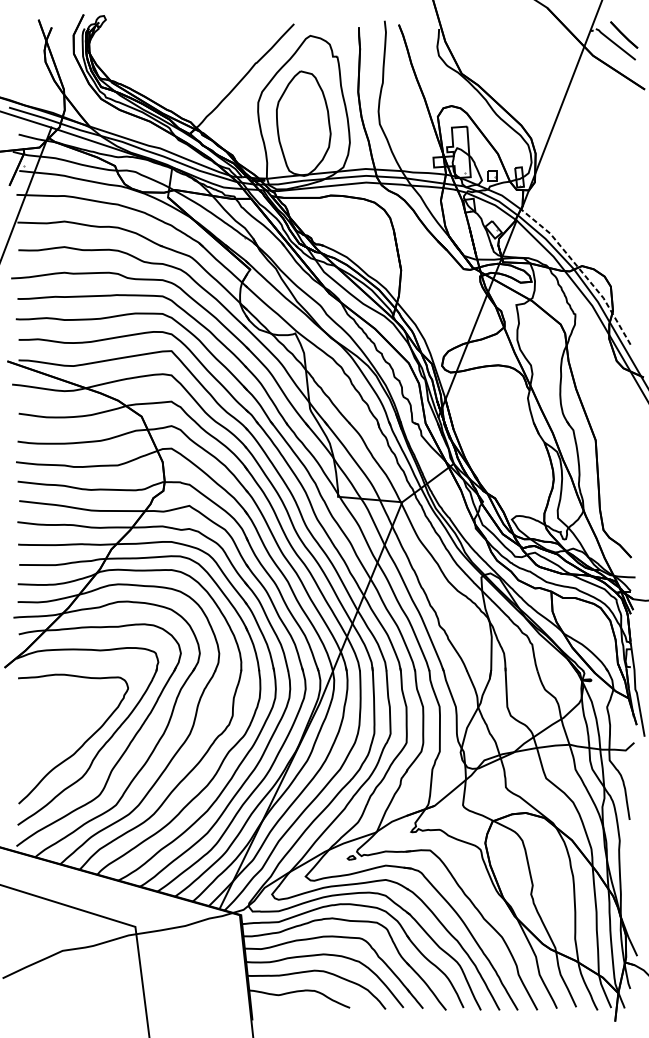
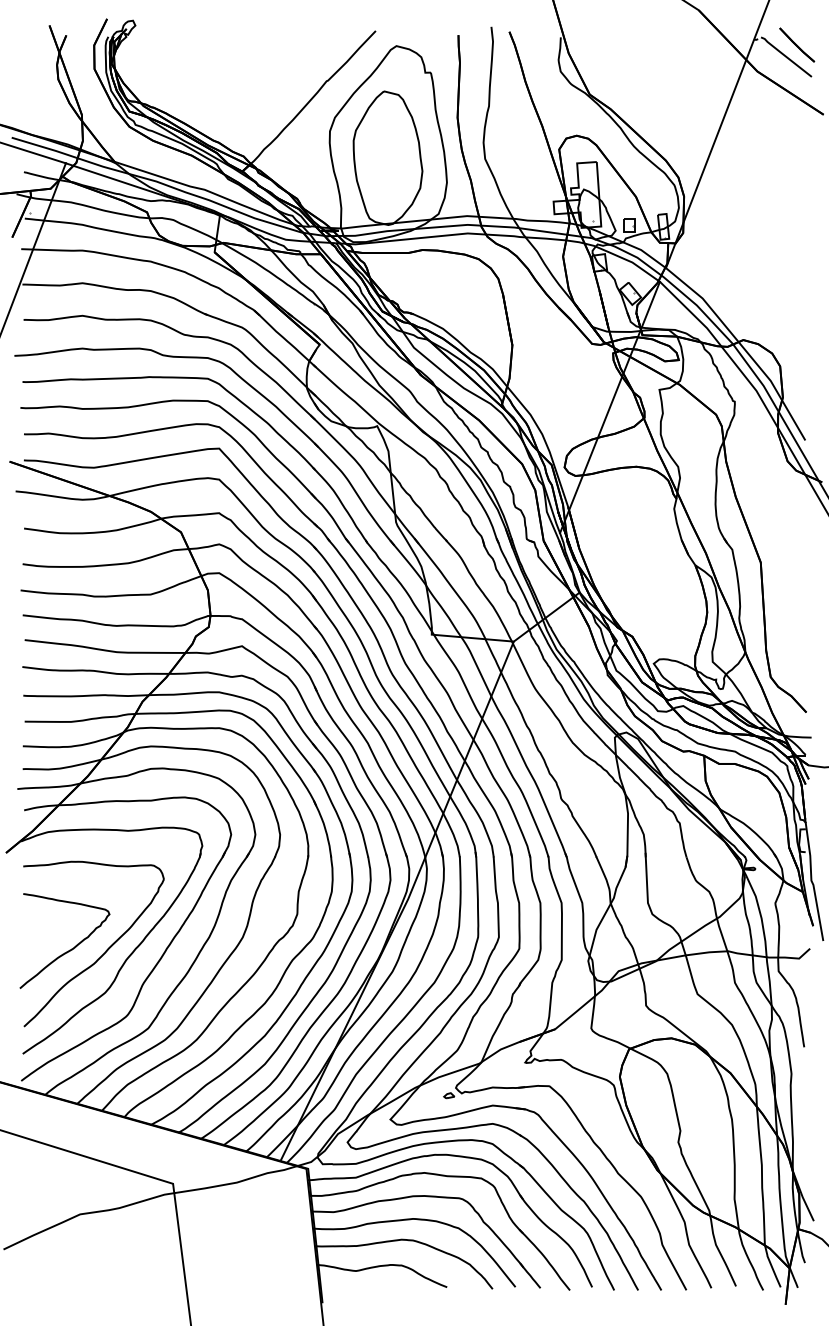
line: (582, 271) -> (743, 347), dashed -> solid
curve: (54, 743) -> (69, 949), added

